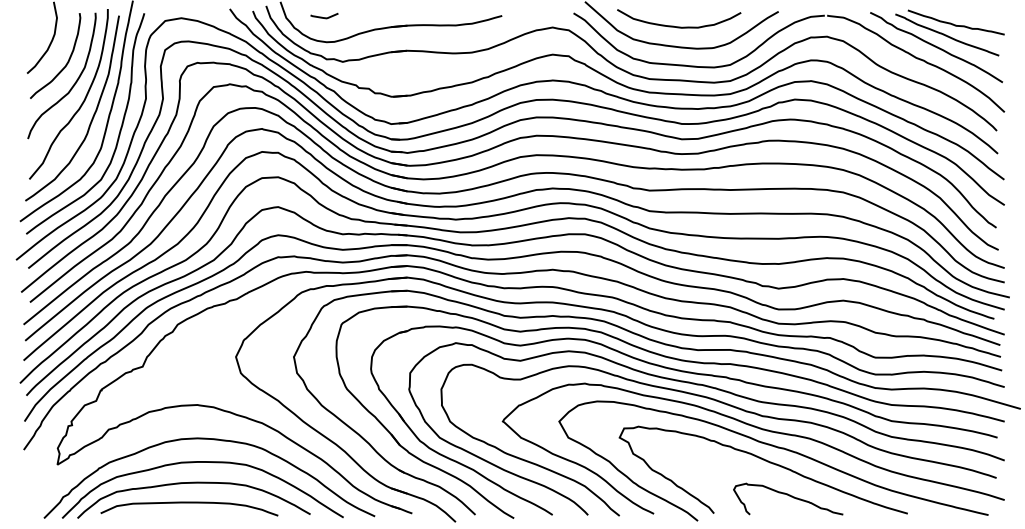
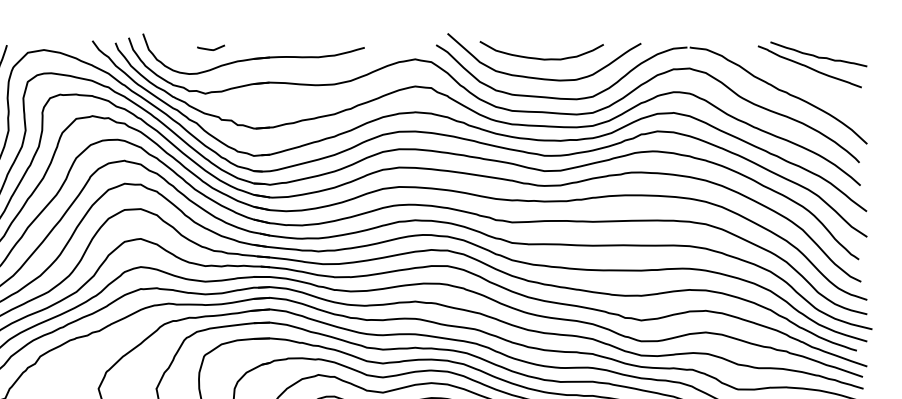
curve: (324, 17) -> (211, 49), moved
curve: (936, 47) -> (799, 79), removed

